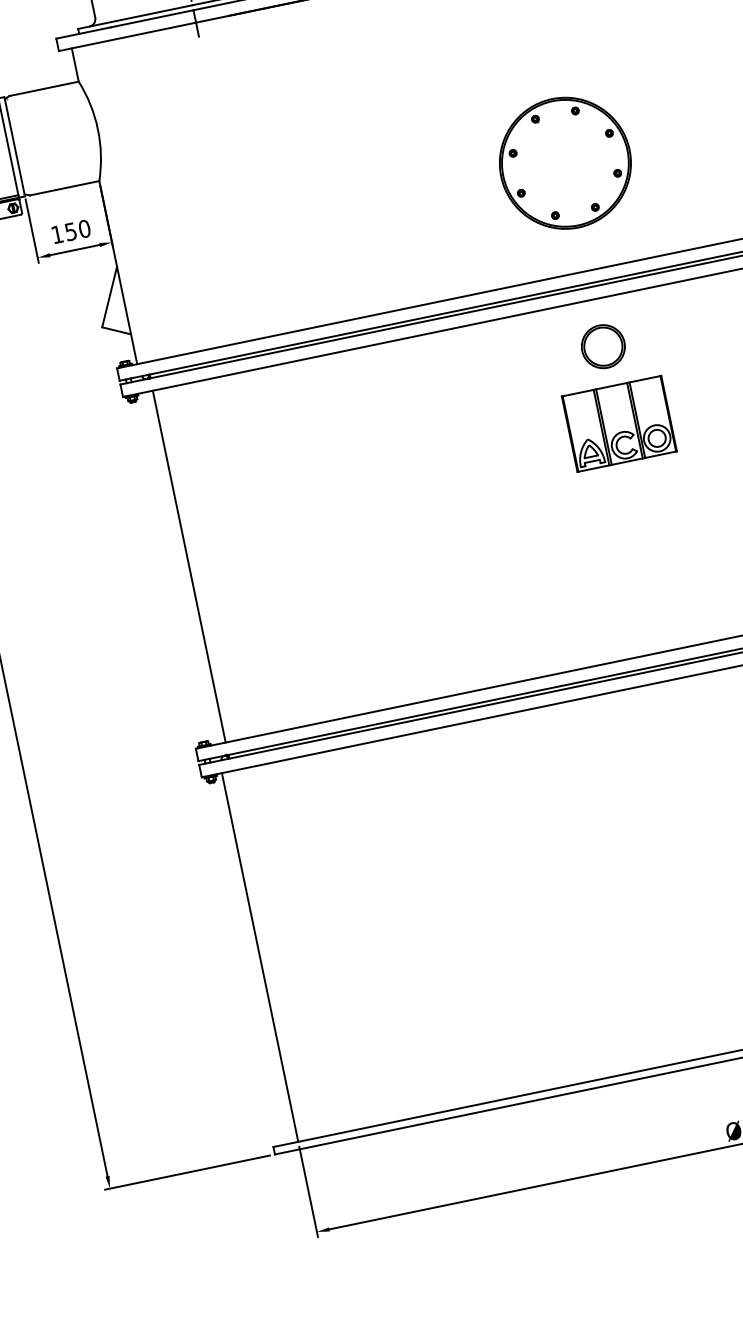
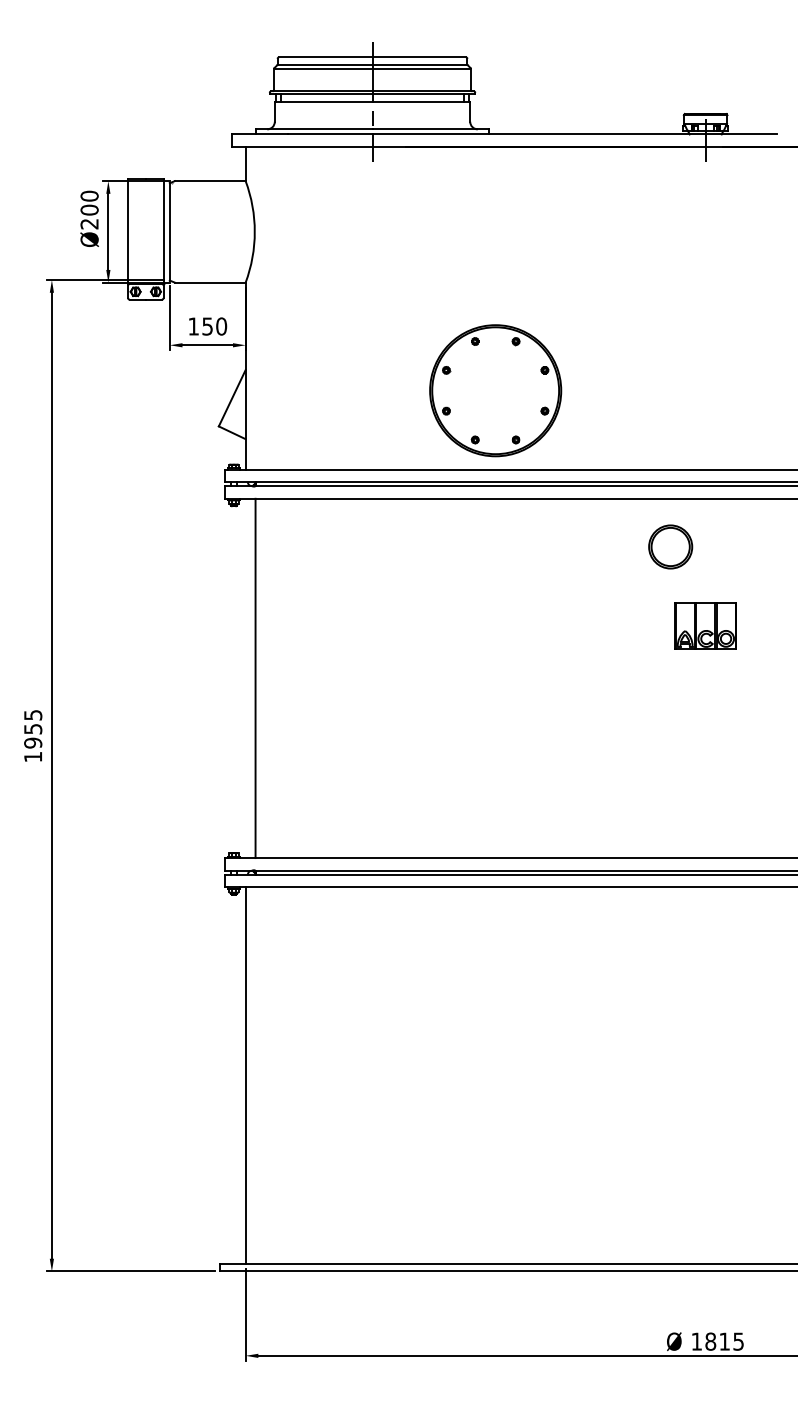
part: (565, 163) -> (495, 390), moved
part: (603, 346) -> (670, 546), moved
part: (619, 423) -> (705, 625), size x0.6

